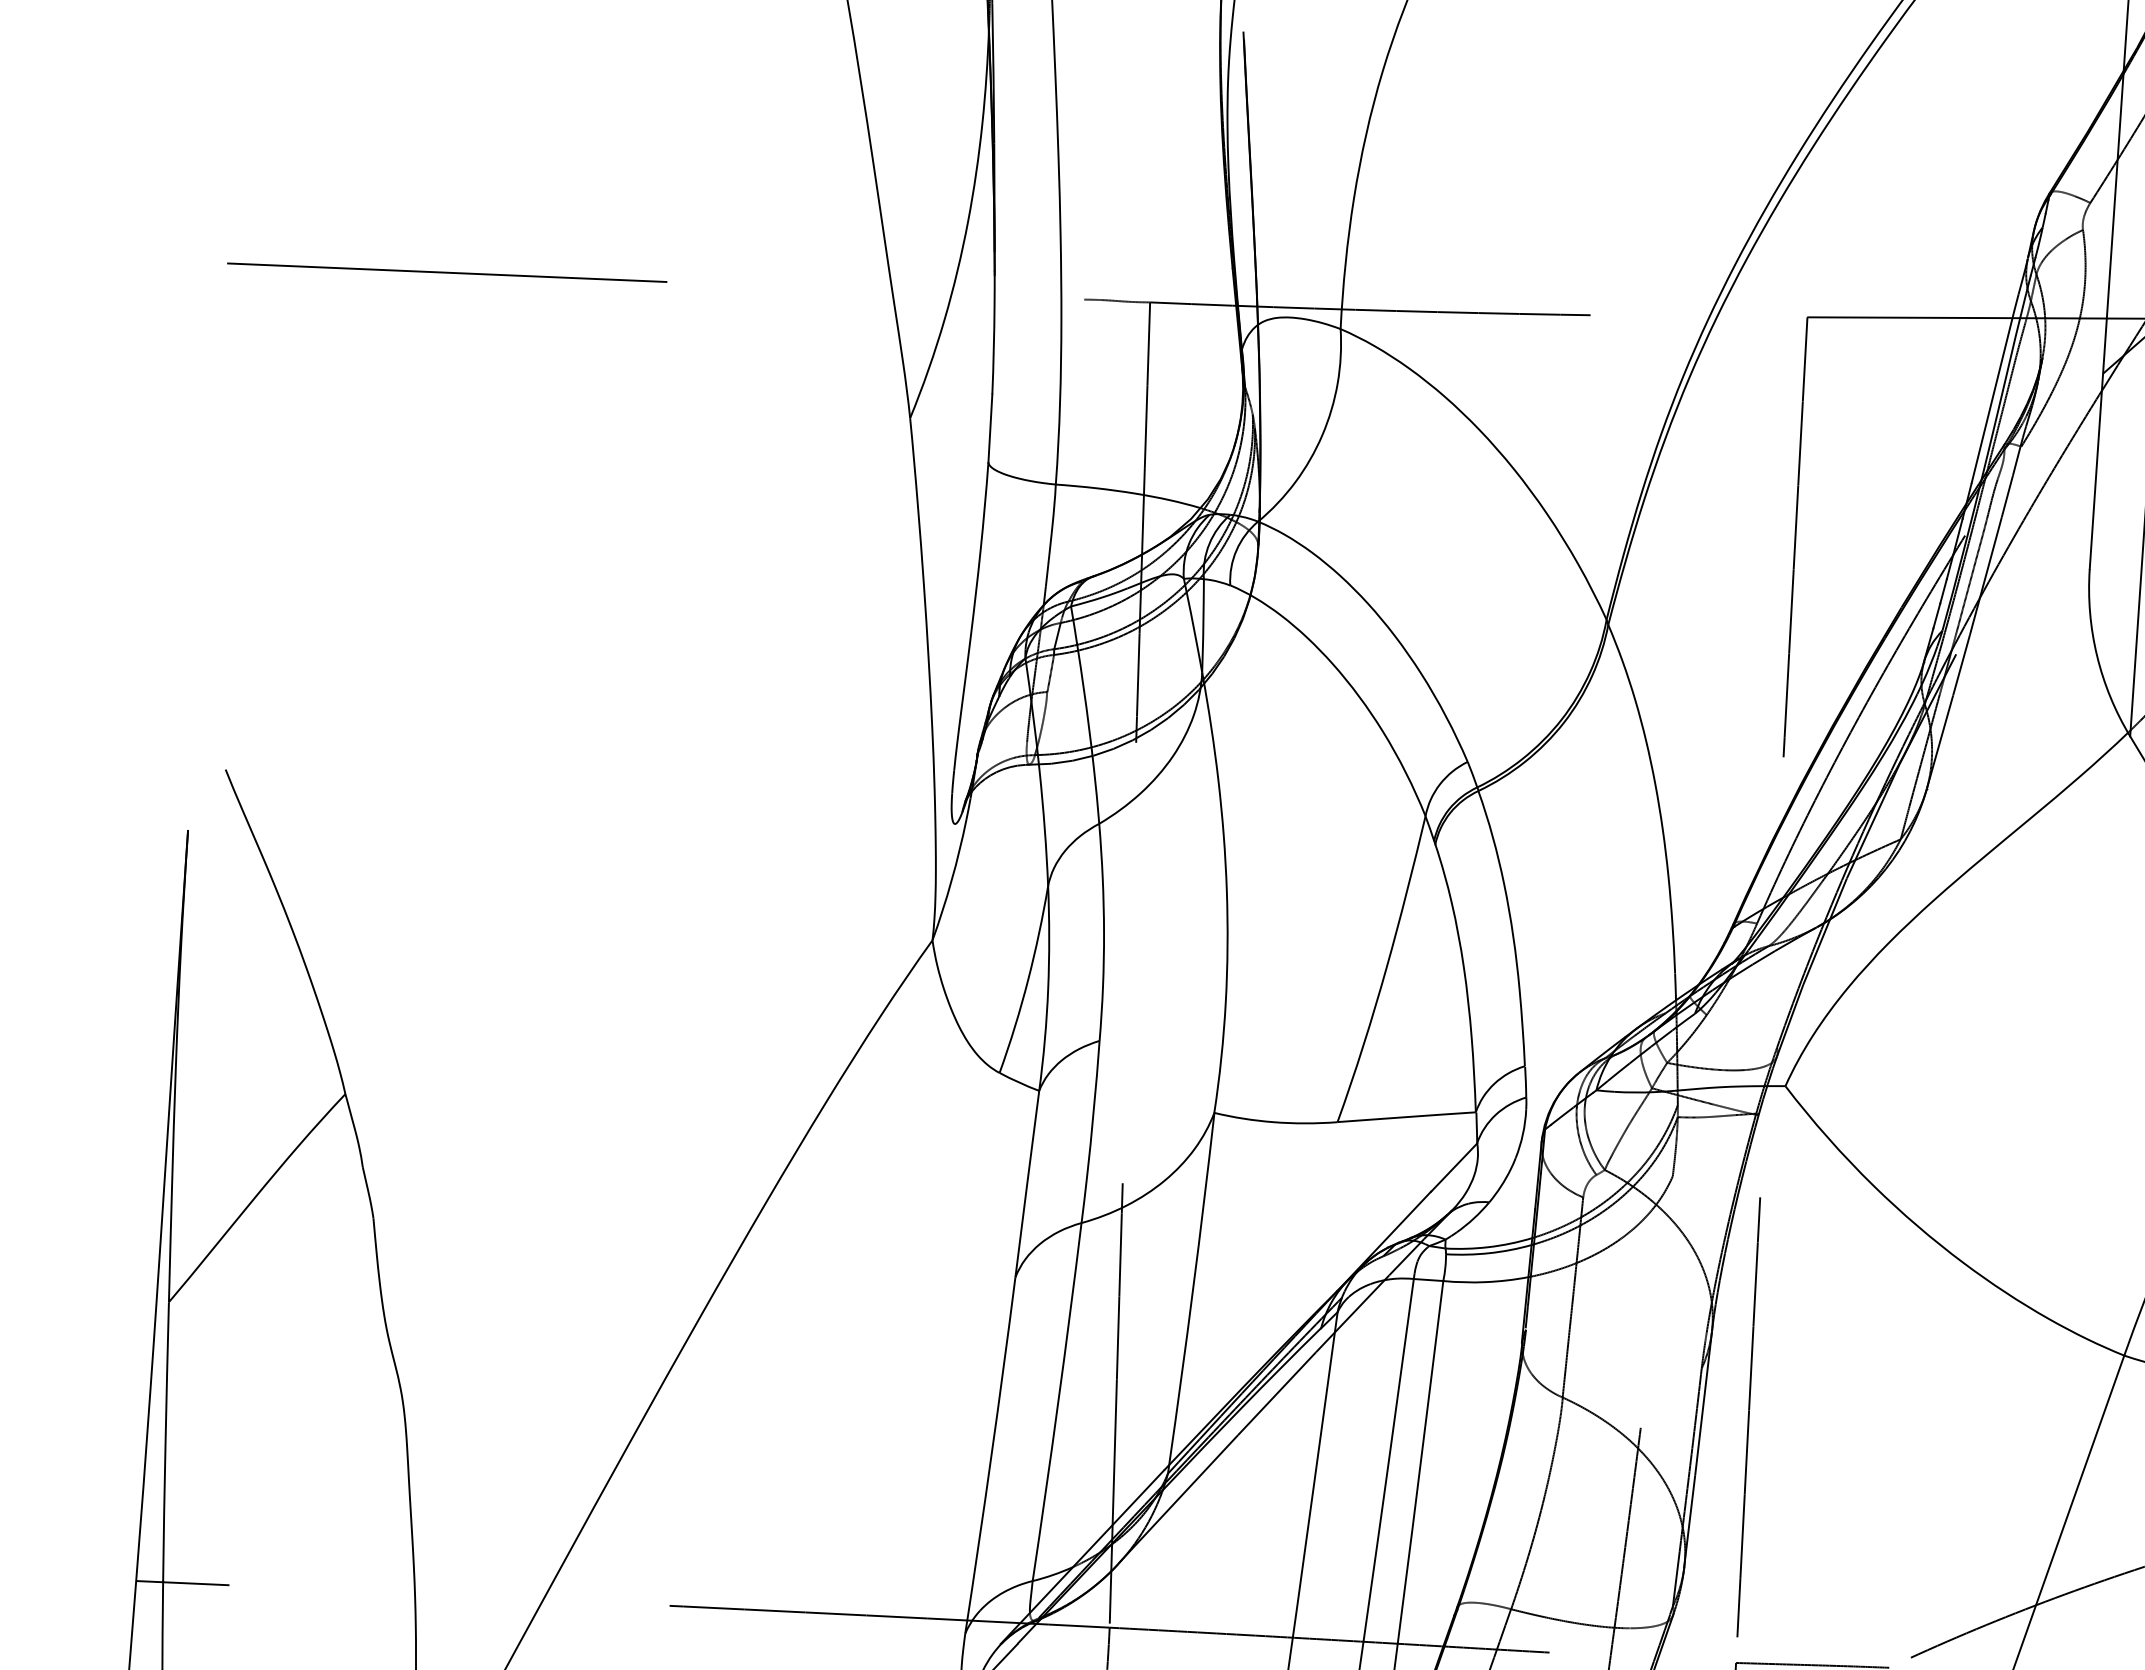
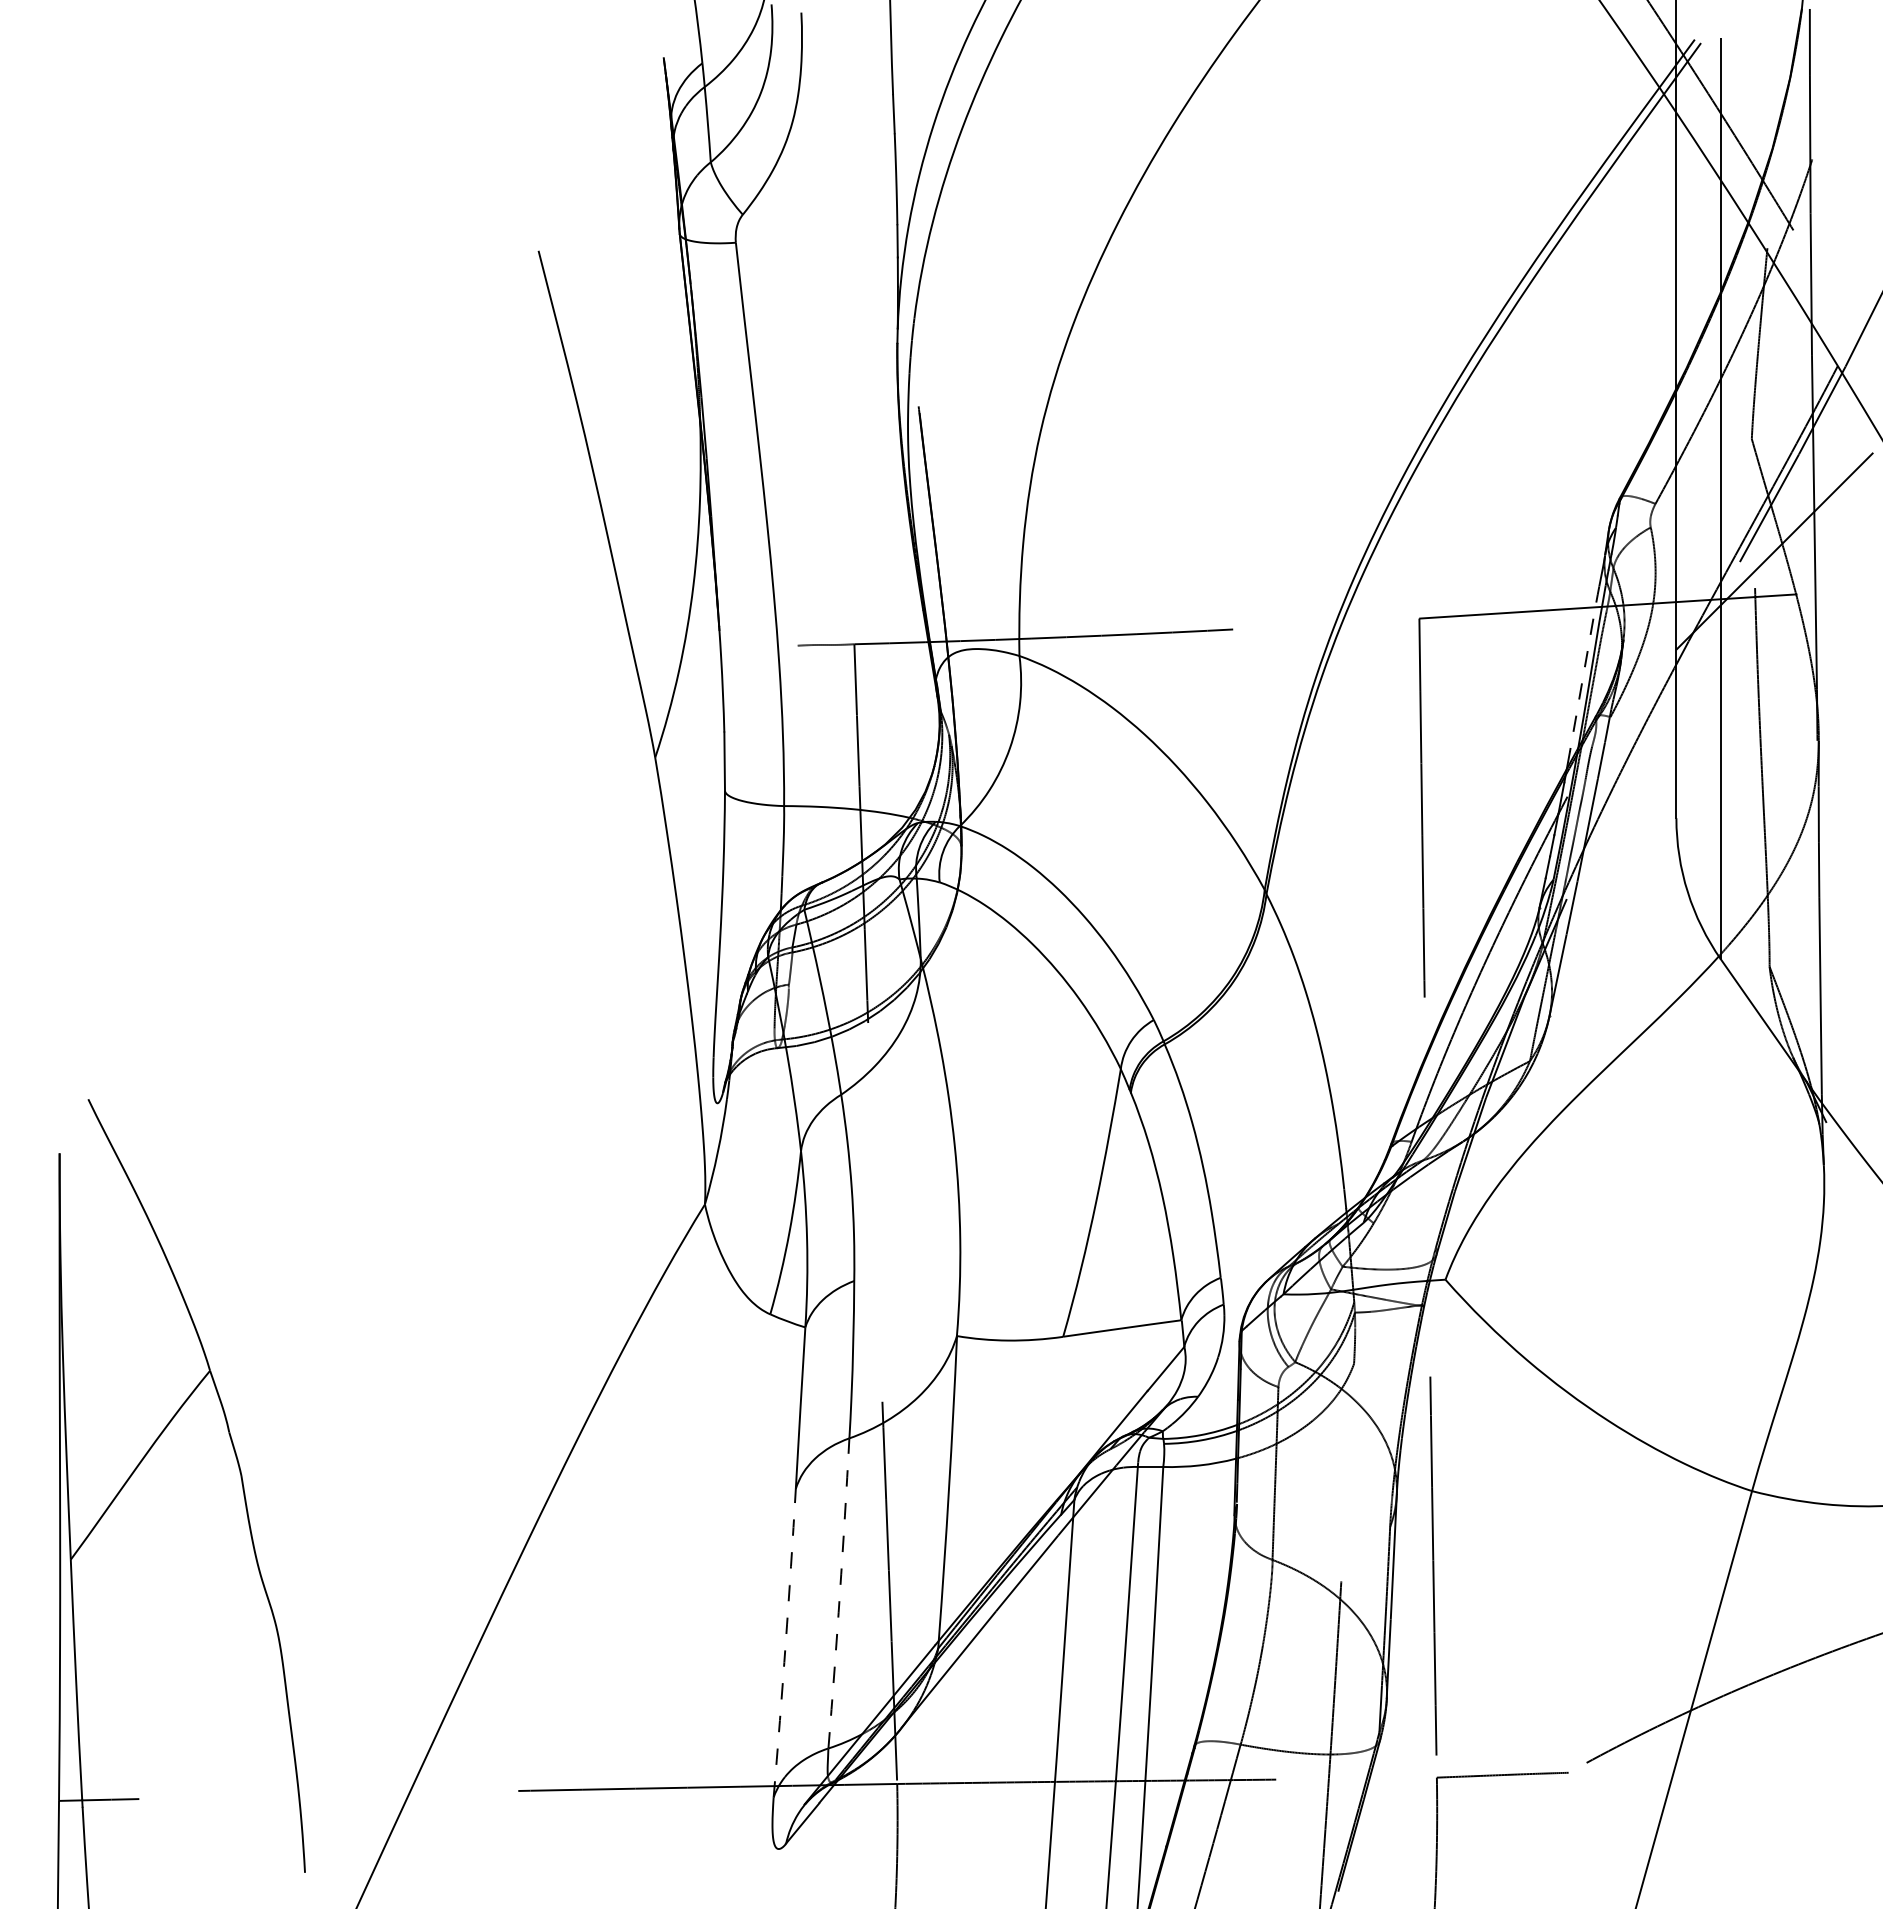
line: (447, 272) -> (249, 659), removed
line: (1994, 388) -> (1584, 668), solid -> dashed
arc: (1057, 1402) -> (839, 1593), solid -> dashed
arc: (991, 1455) -> (785, 1643), solid -> dashed

